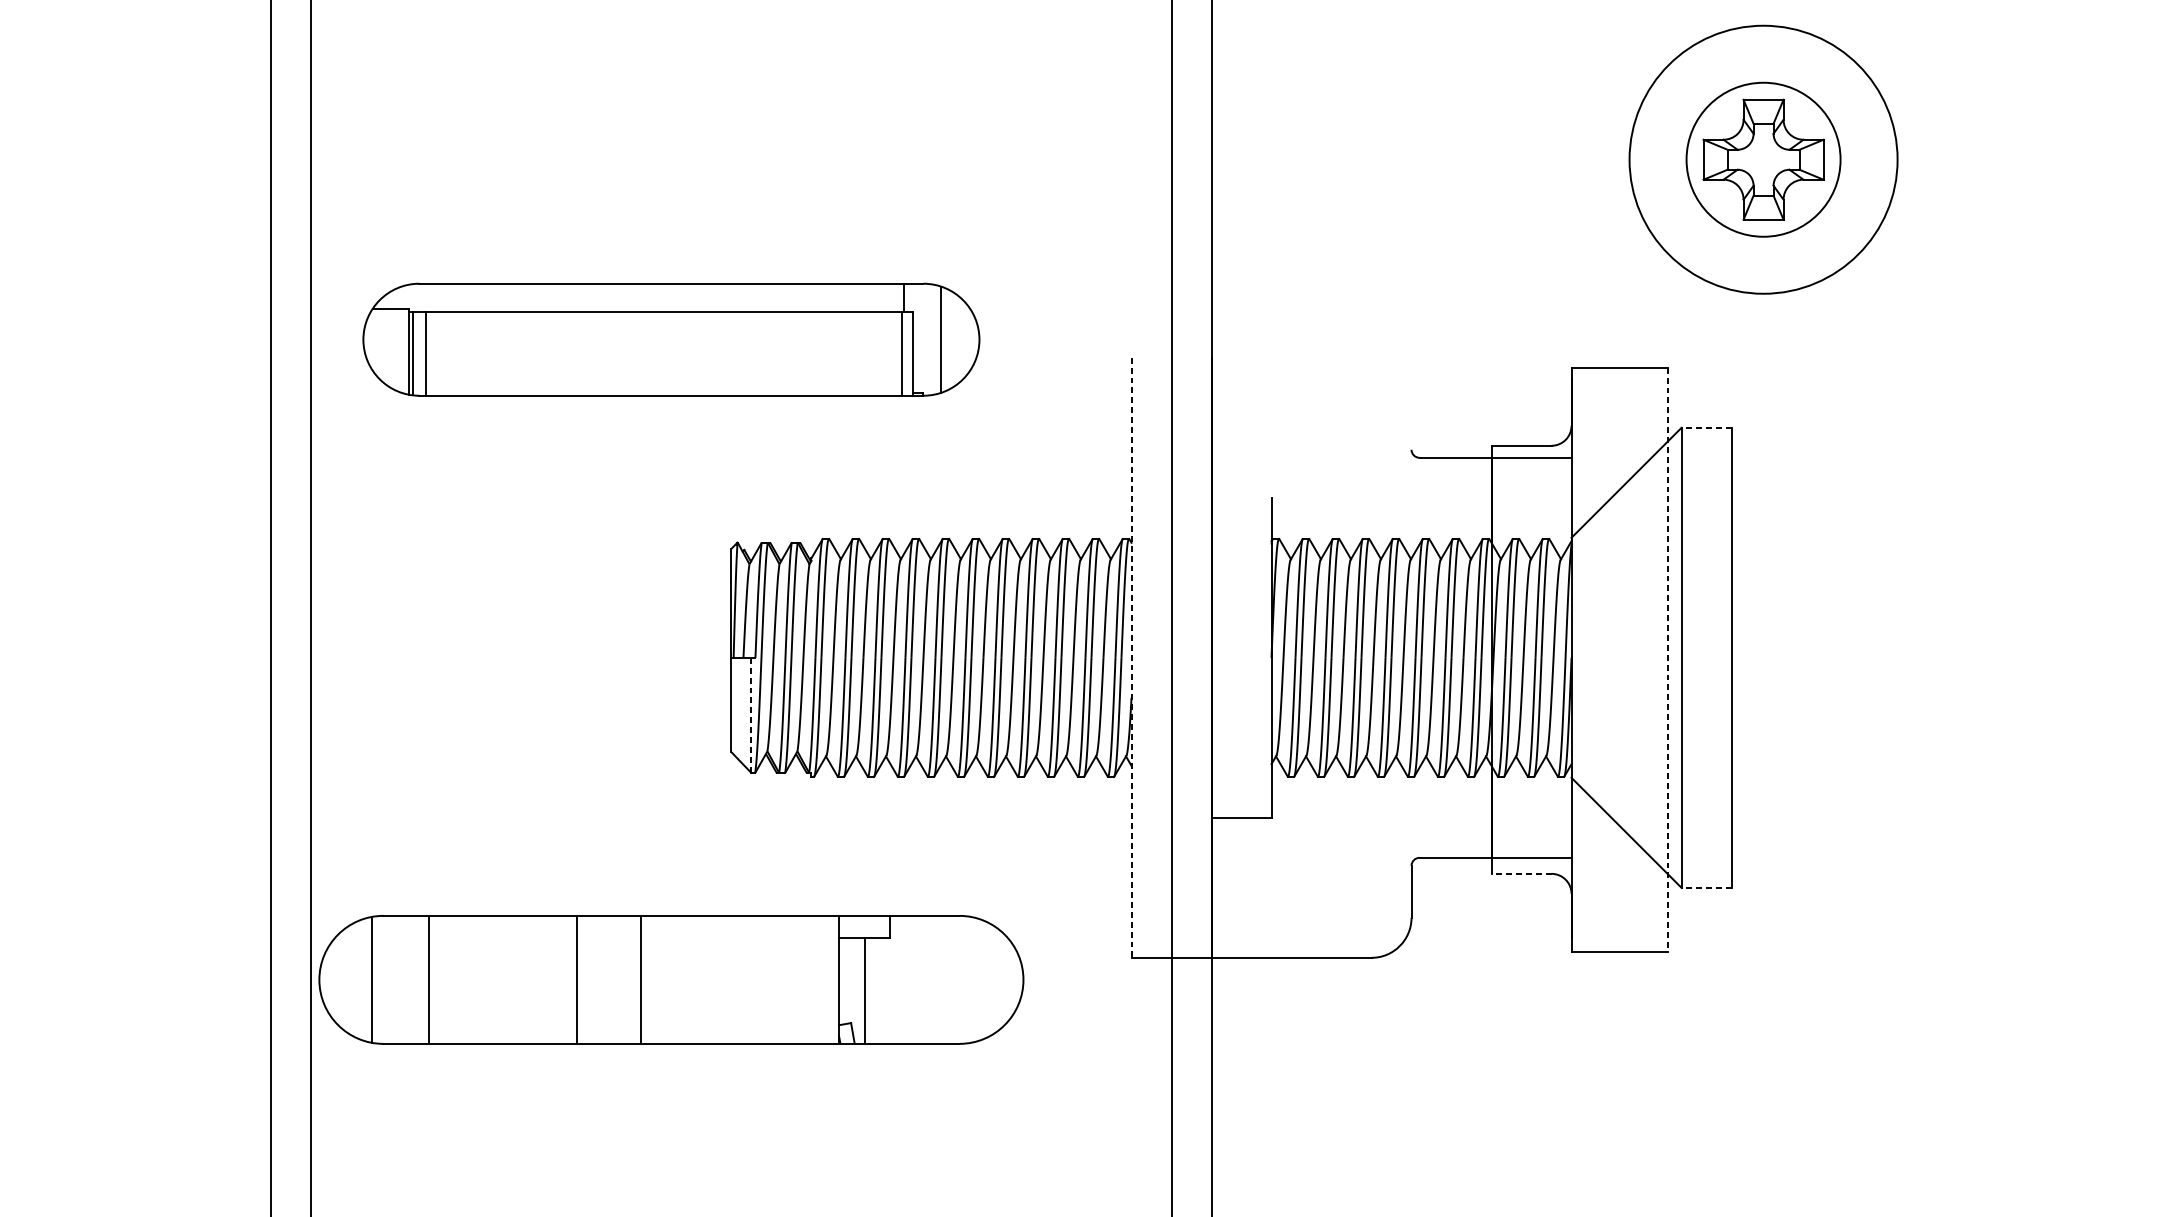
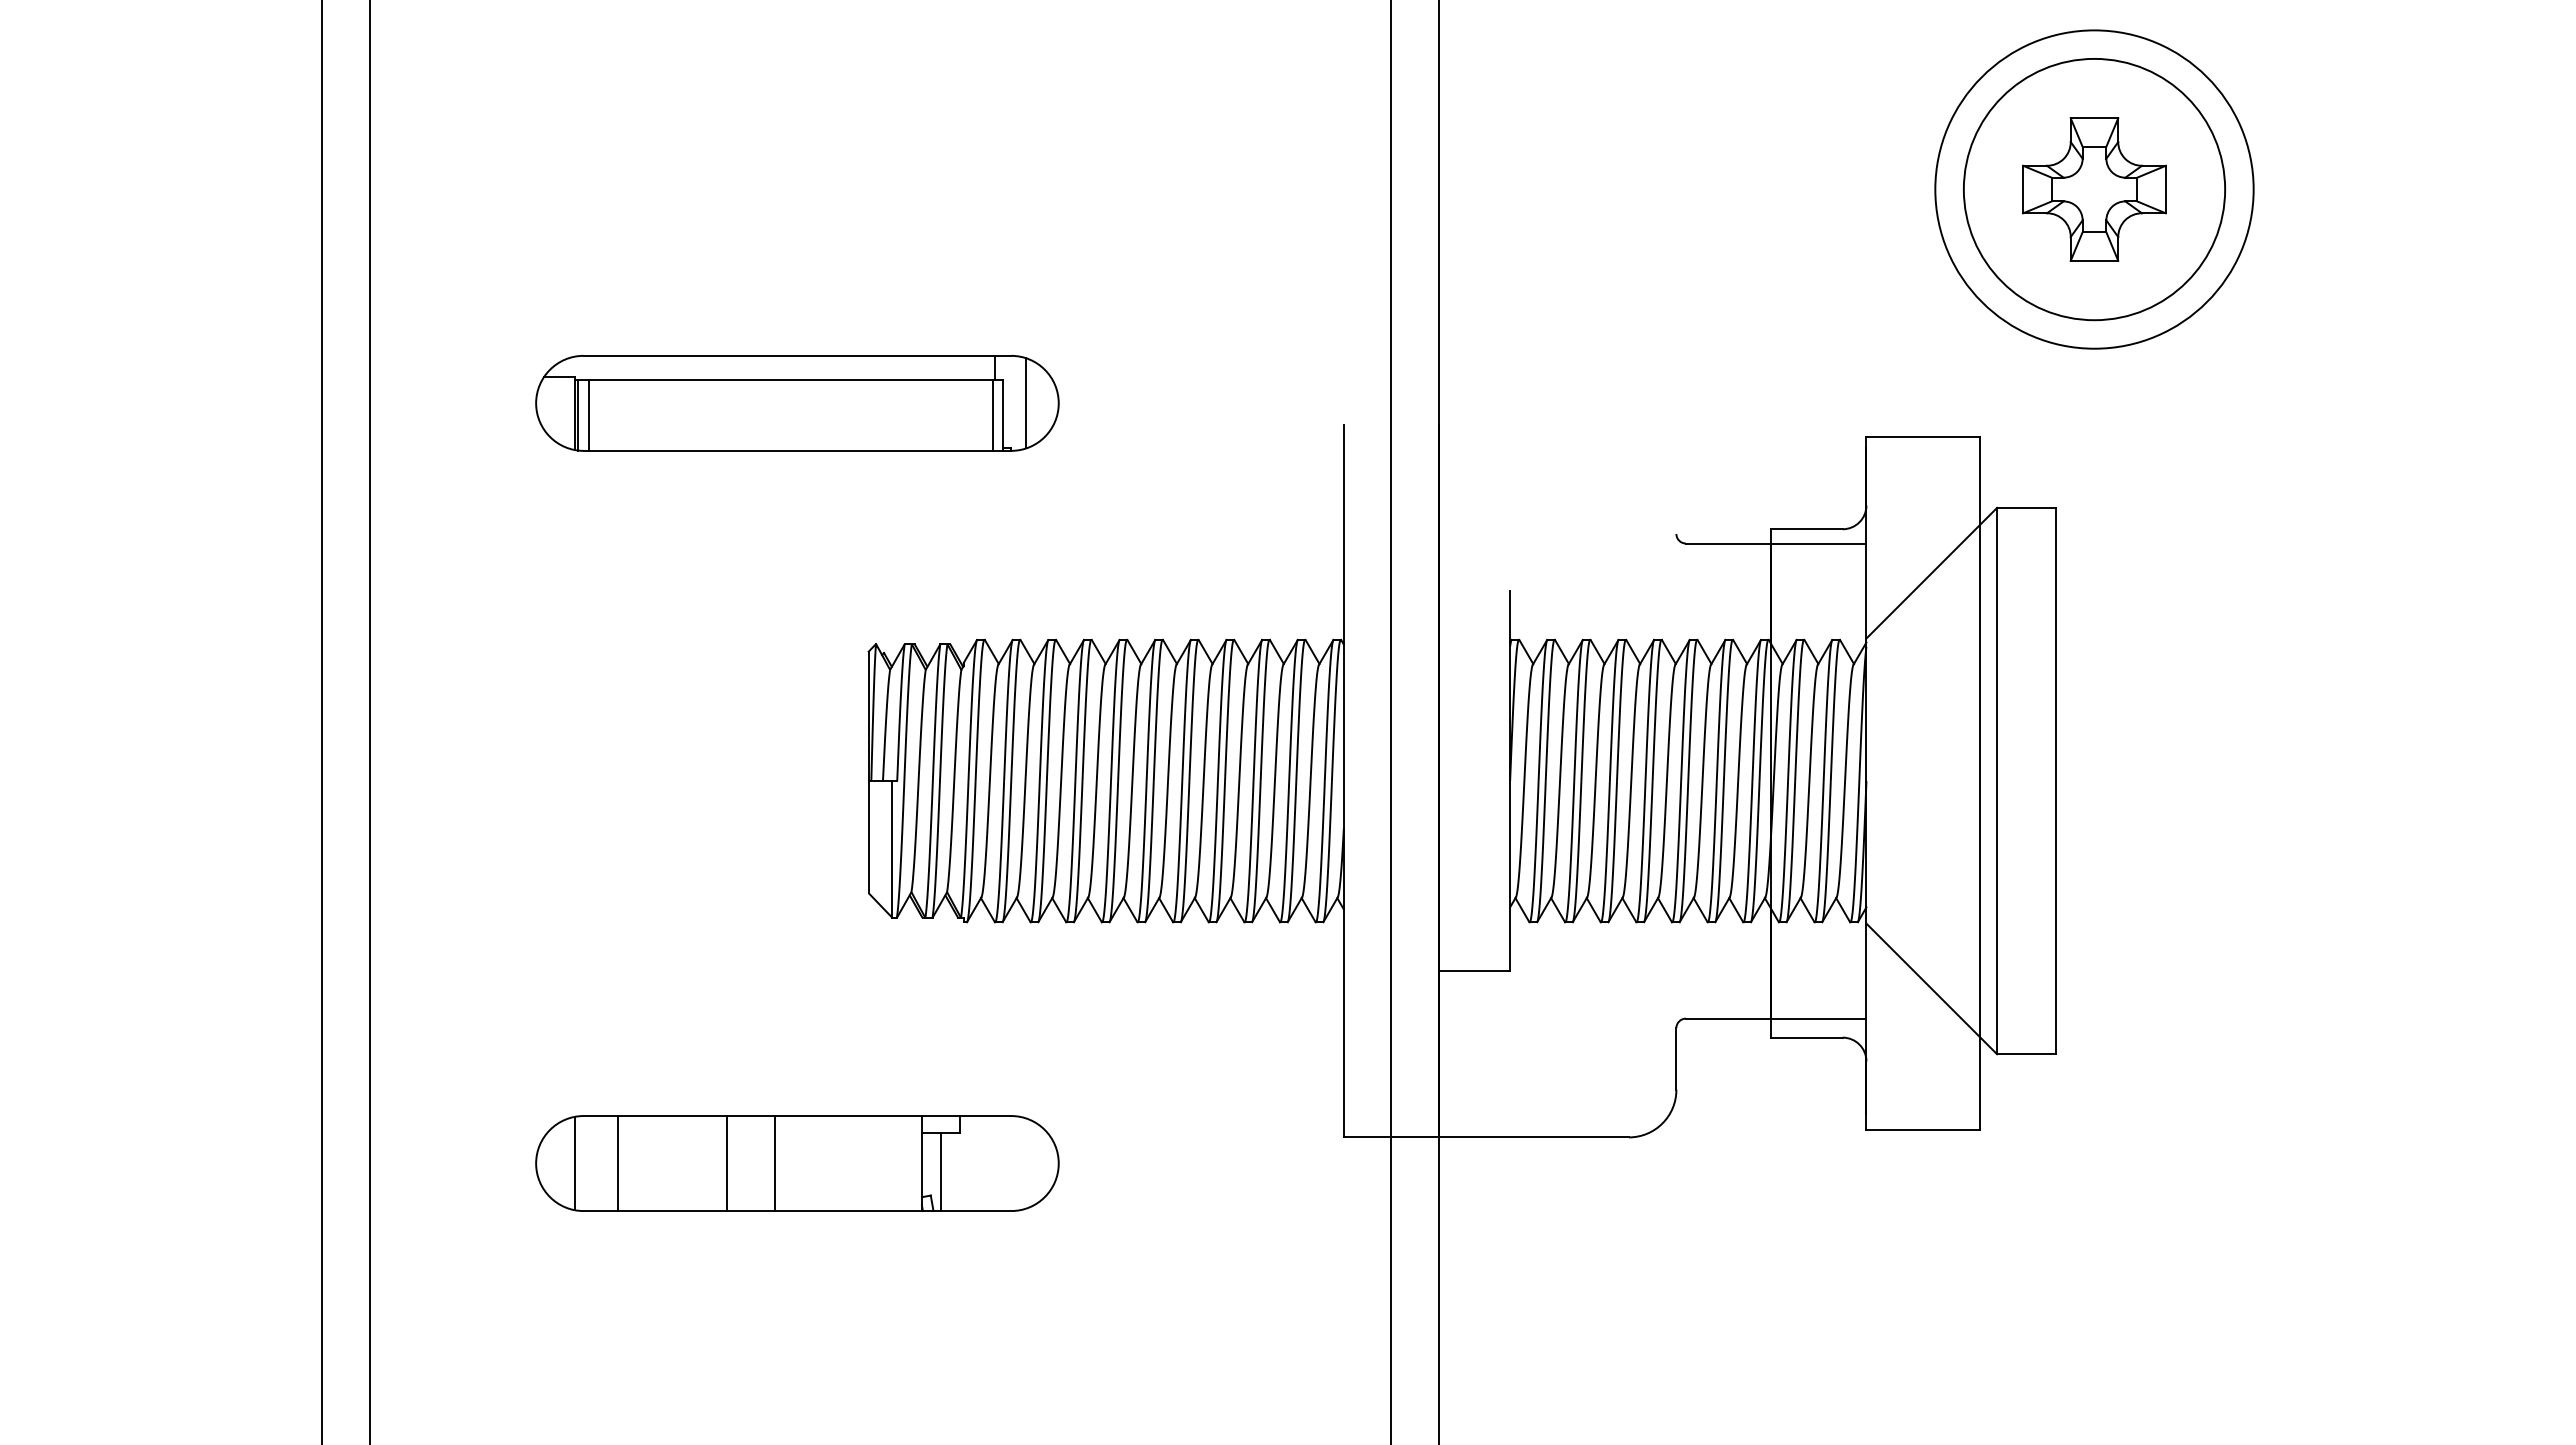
circle: (1763, 159) -> (2094, 189), size x1.43
part: (671, 339) -> (797, 403), size x0.71
line: (1706, 427) -> (2026, 507), dashed -> solid
line: (1131, 658) -> (1343, 781), dashed -> solid
line: (1667, 659) -> (1980, 783), dashed -> solid
line: (751, 715) -> (892, 849), dashed -> solid
line: (1521, 873) -> (1807, 1037), dashed -> solid
line: (1706, 888) -> (2026, 1054), dashed -> solid
part: (671, 979) -> (797, 1163), size x0.62

